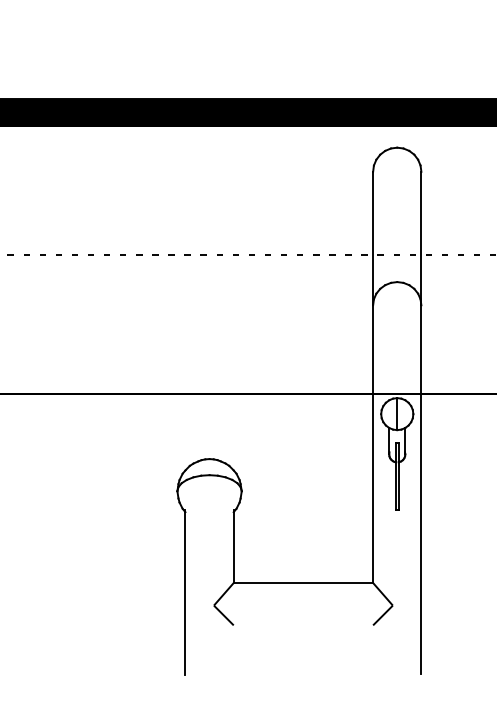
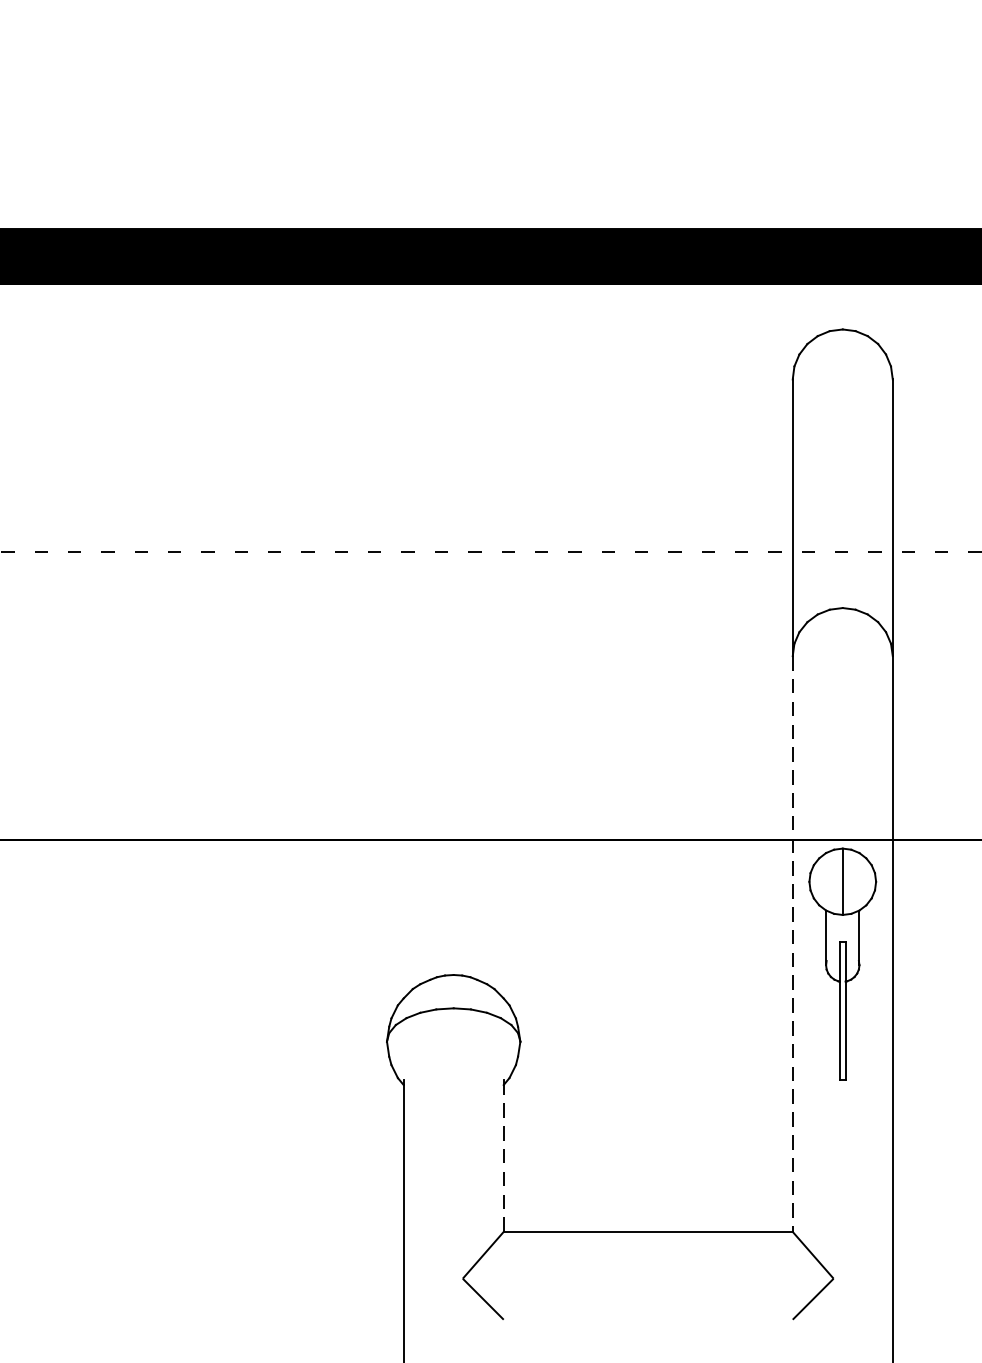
line: (373, 444) -> (793, 944), solid -> dashed
line: (233, 547) -> (503, 1158), solid -> dashed

